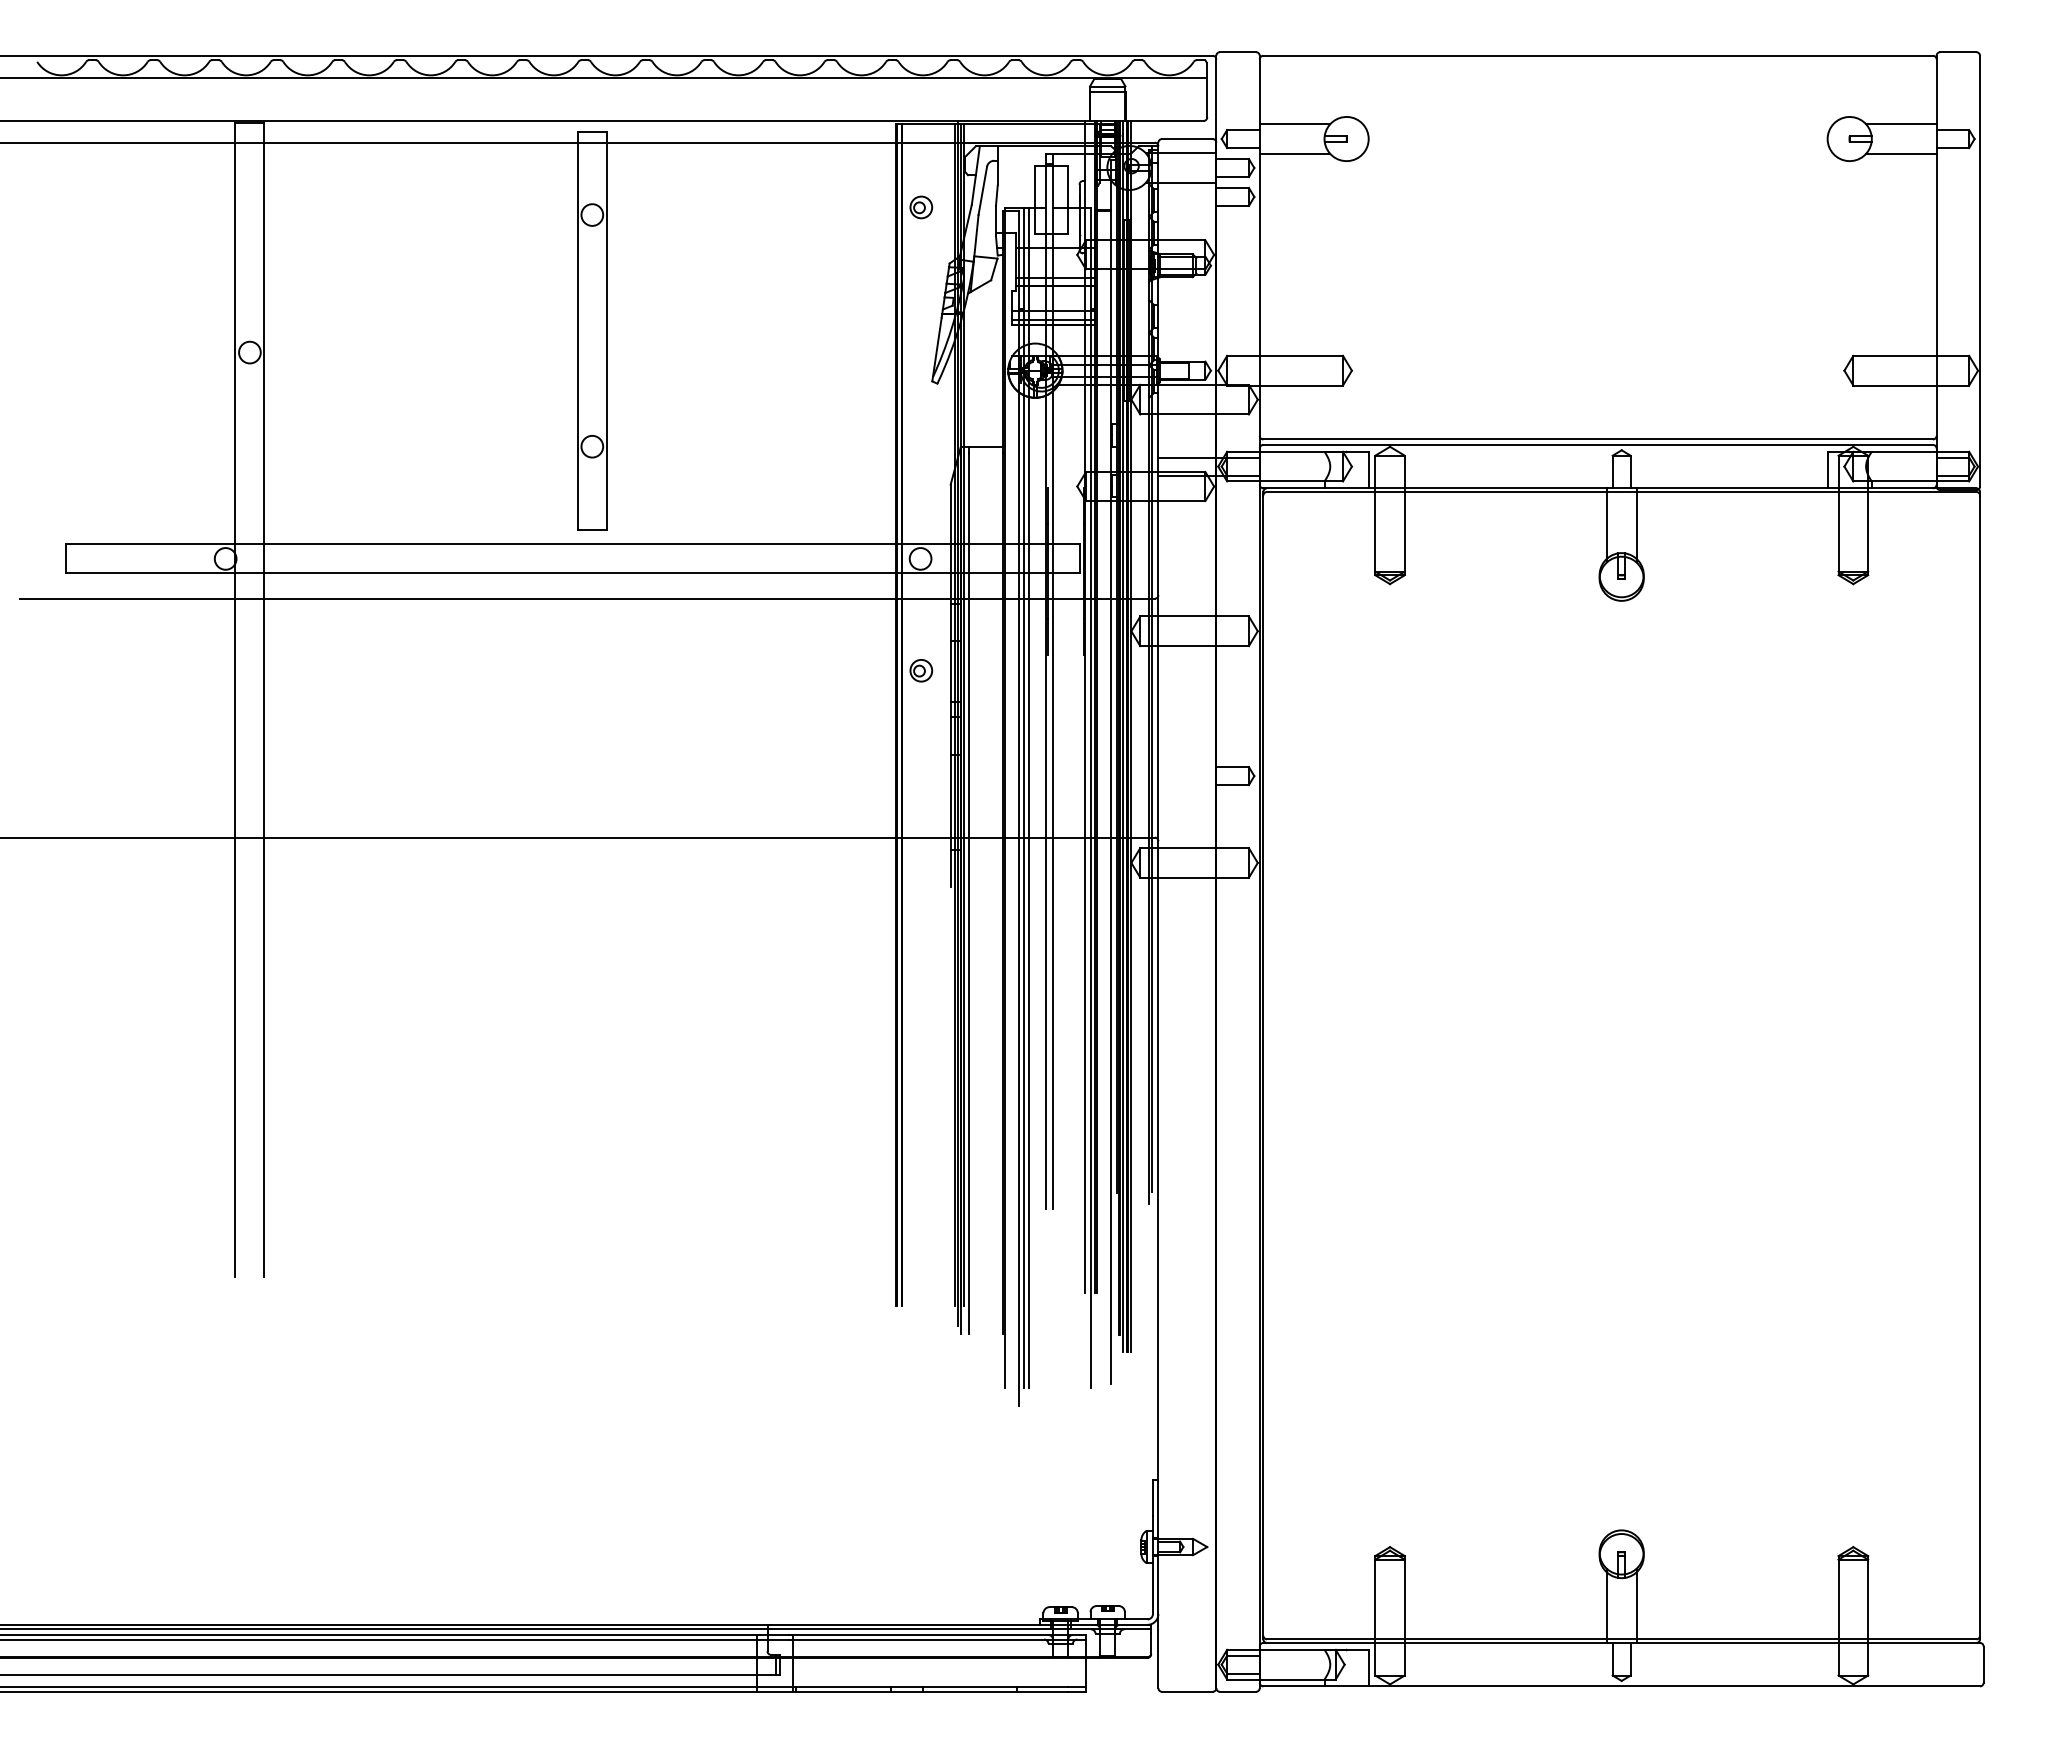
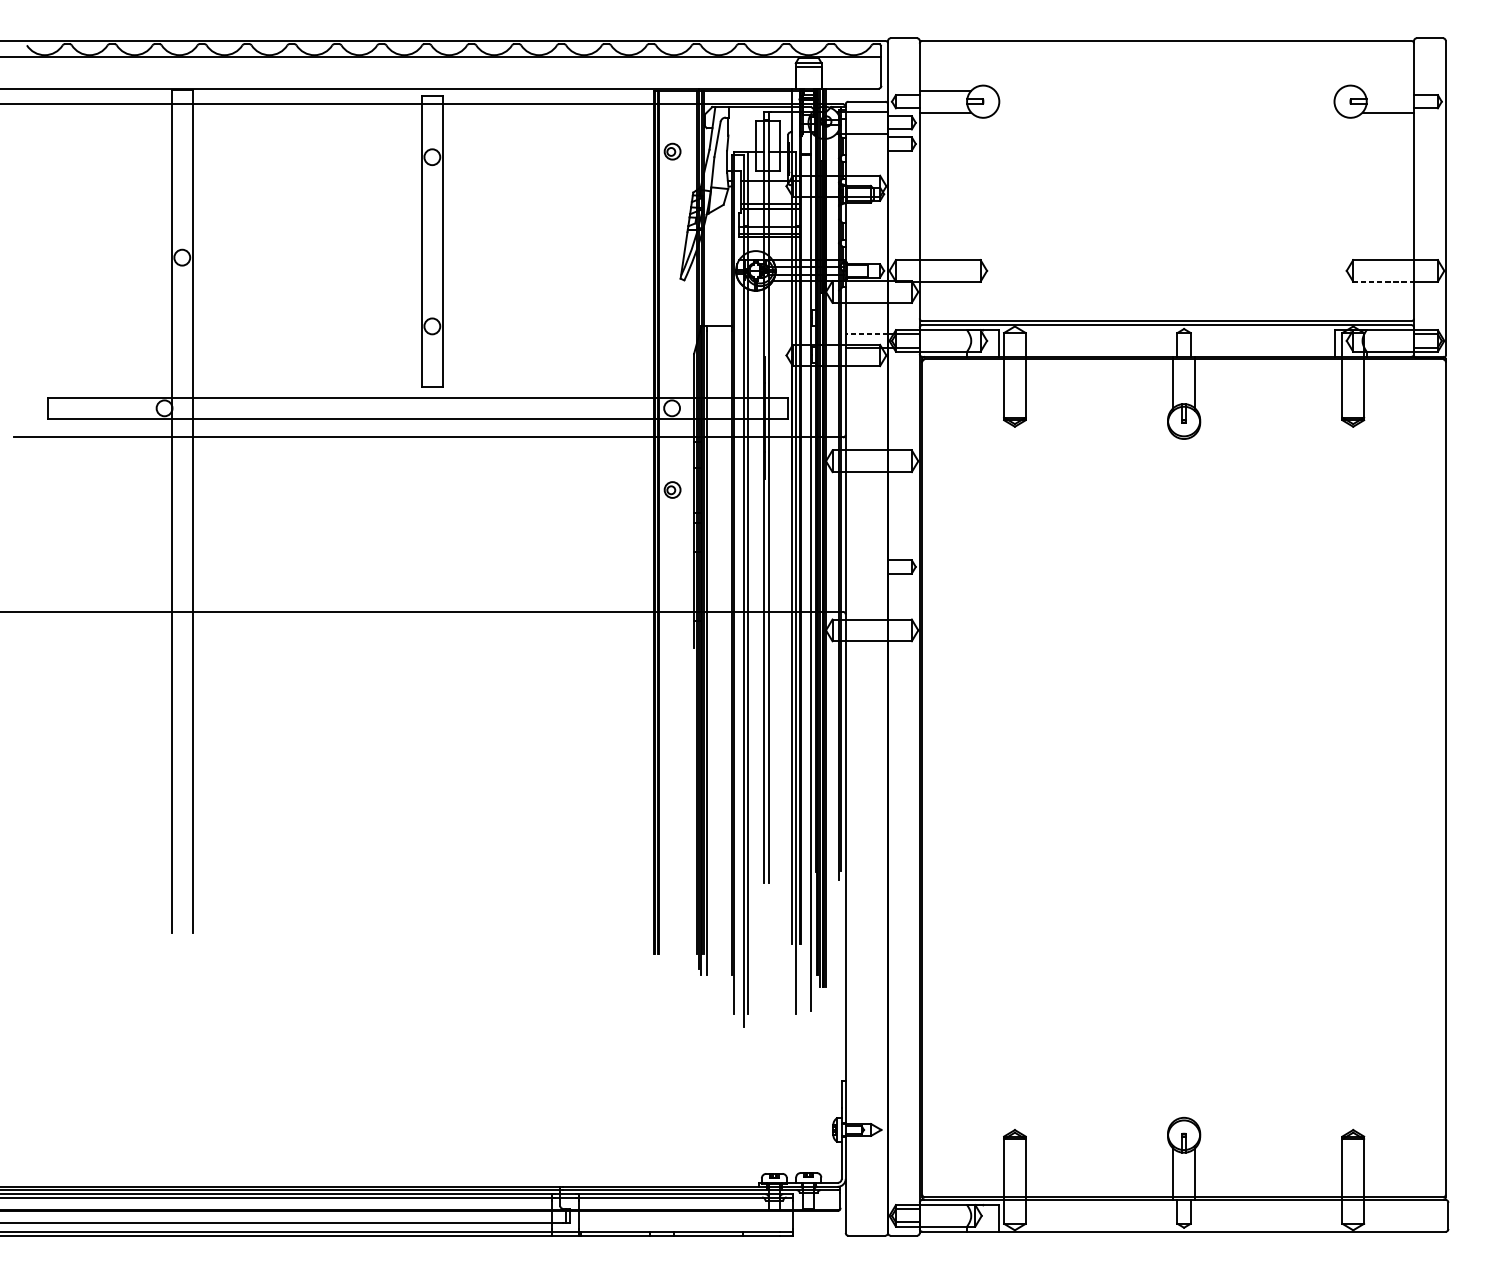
line: (1901, 124) -> (1388, 91), removed
line: (1894, 385) -> (1383, 281), solid -> dashed
line: (1187, 457) -> (866, 334), solid -> dashed
line: (1029, 797) -> (751, 582), removed

